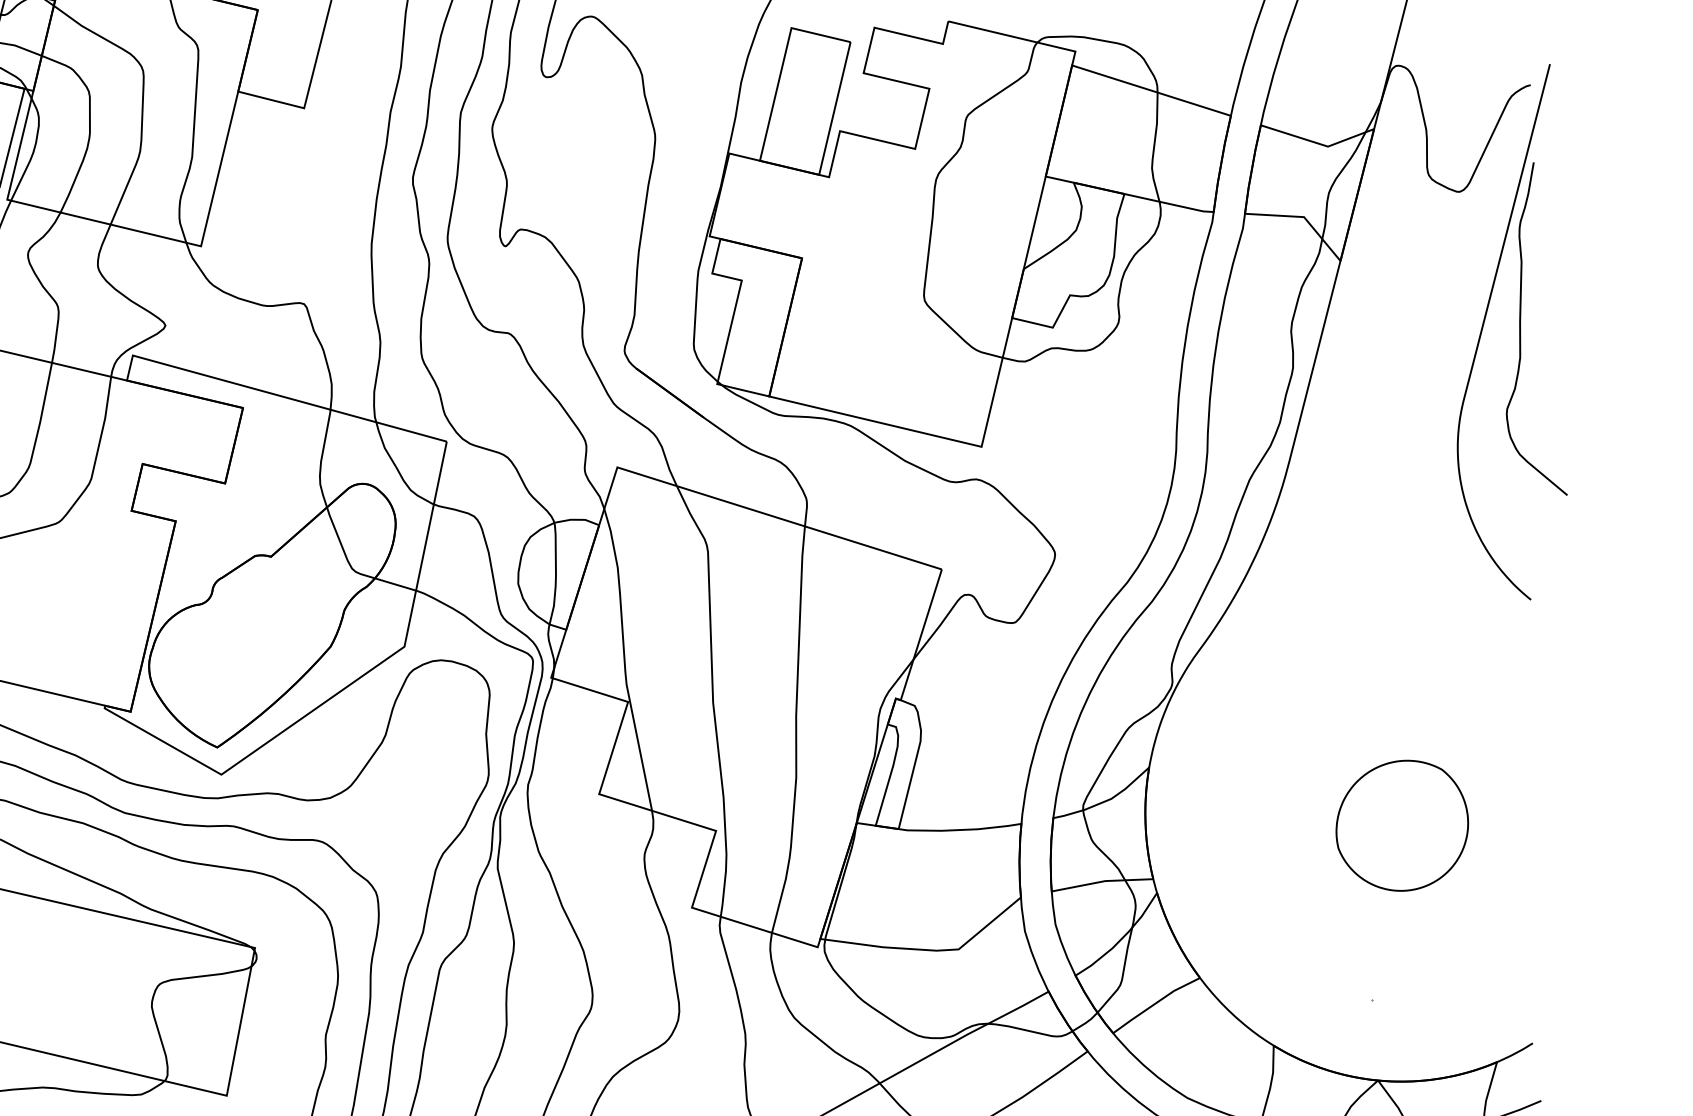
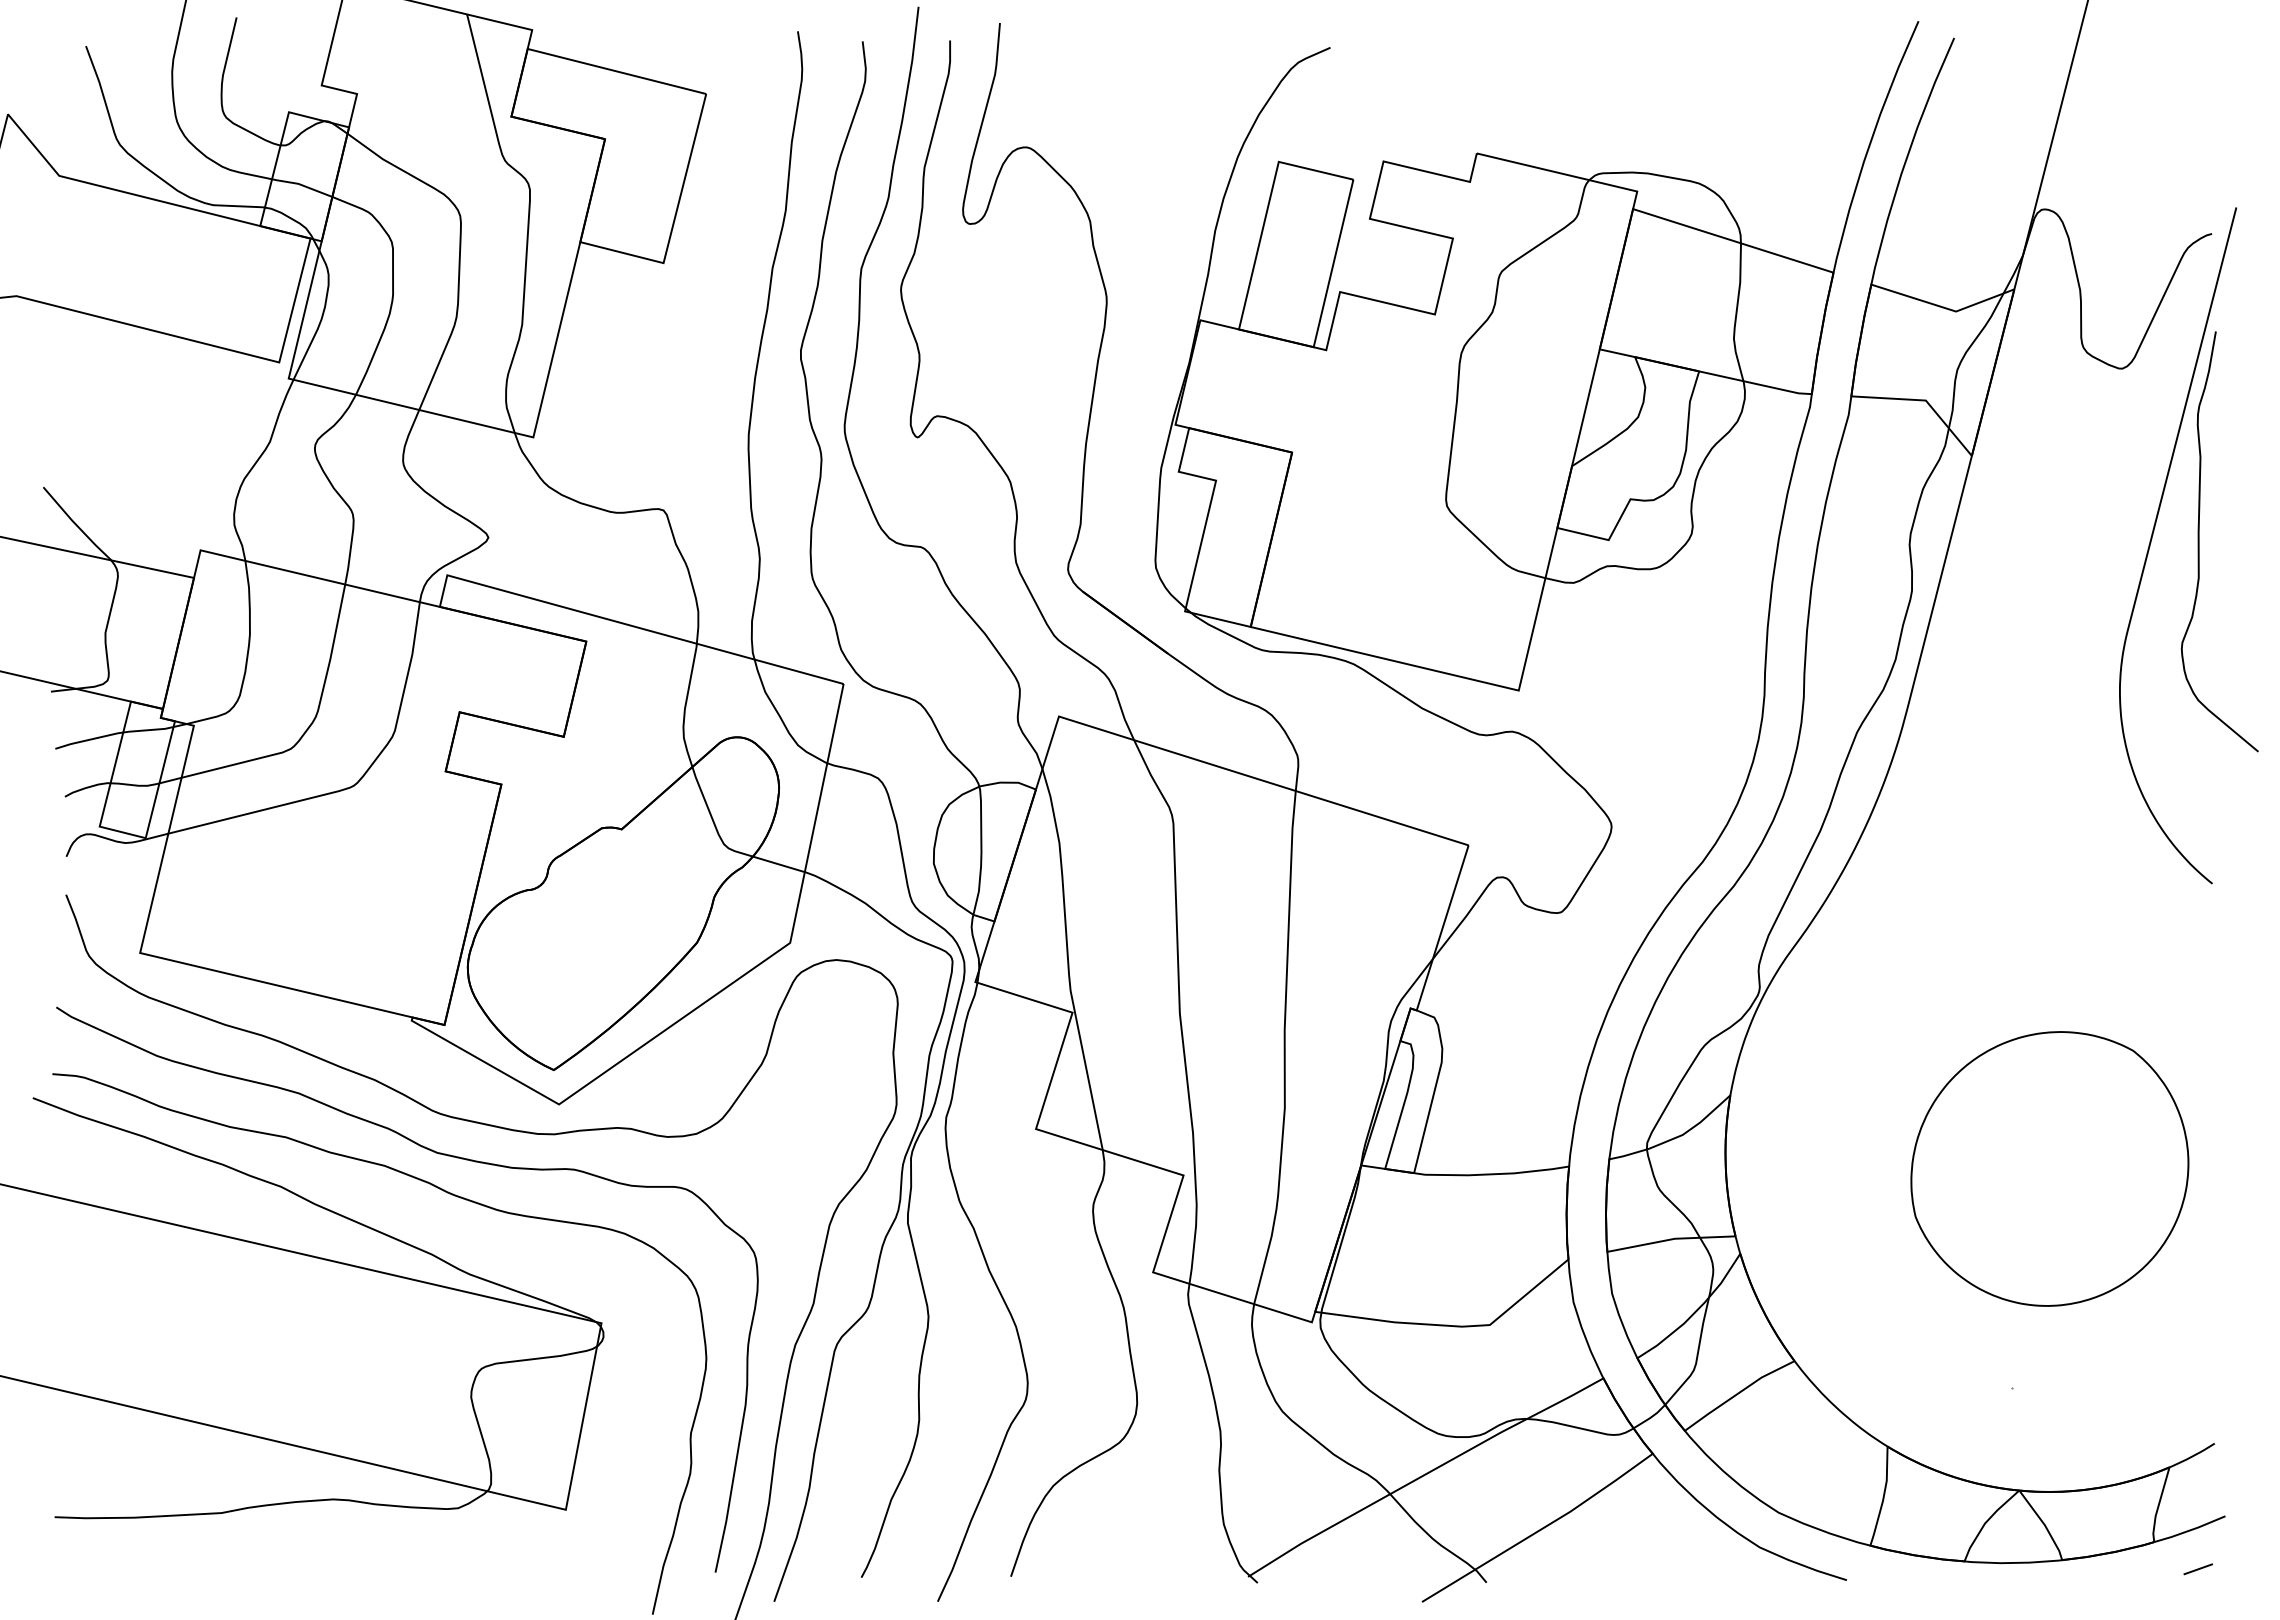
part: (1401, 825) -> (2049, 1168), size x1.67

